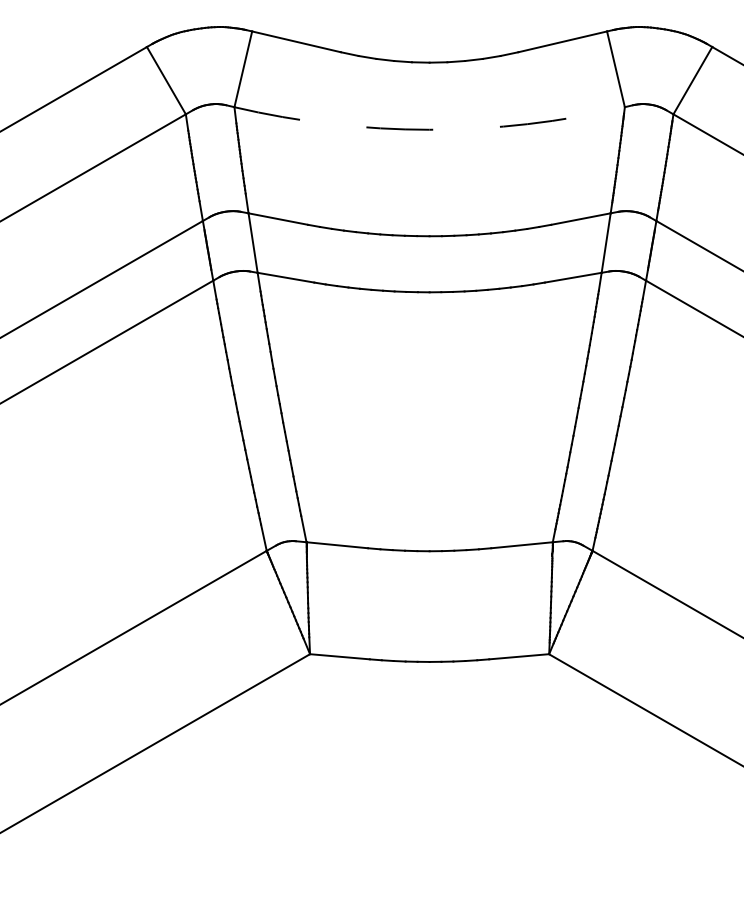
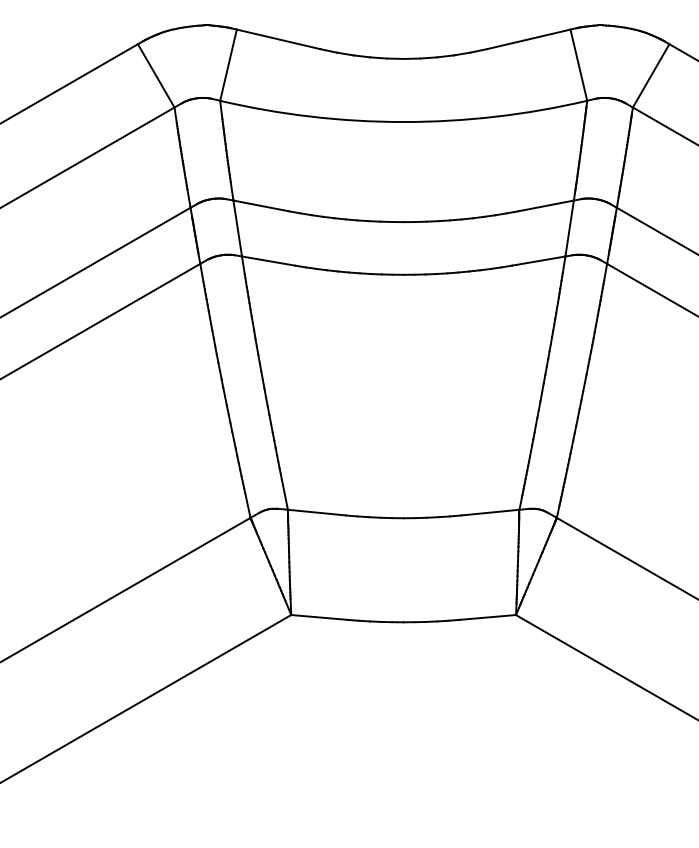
arc: (429, 129) -> (403, 121), dashed -> solid

